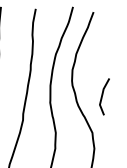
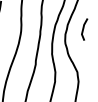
line: (104, 95) -> (84, 28), moved

